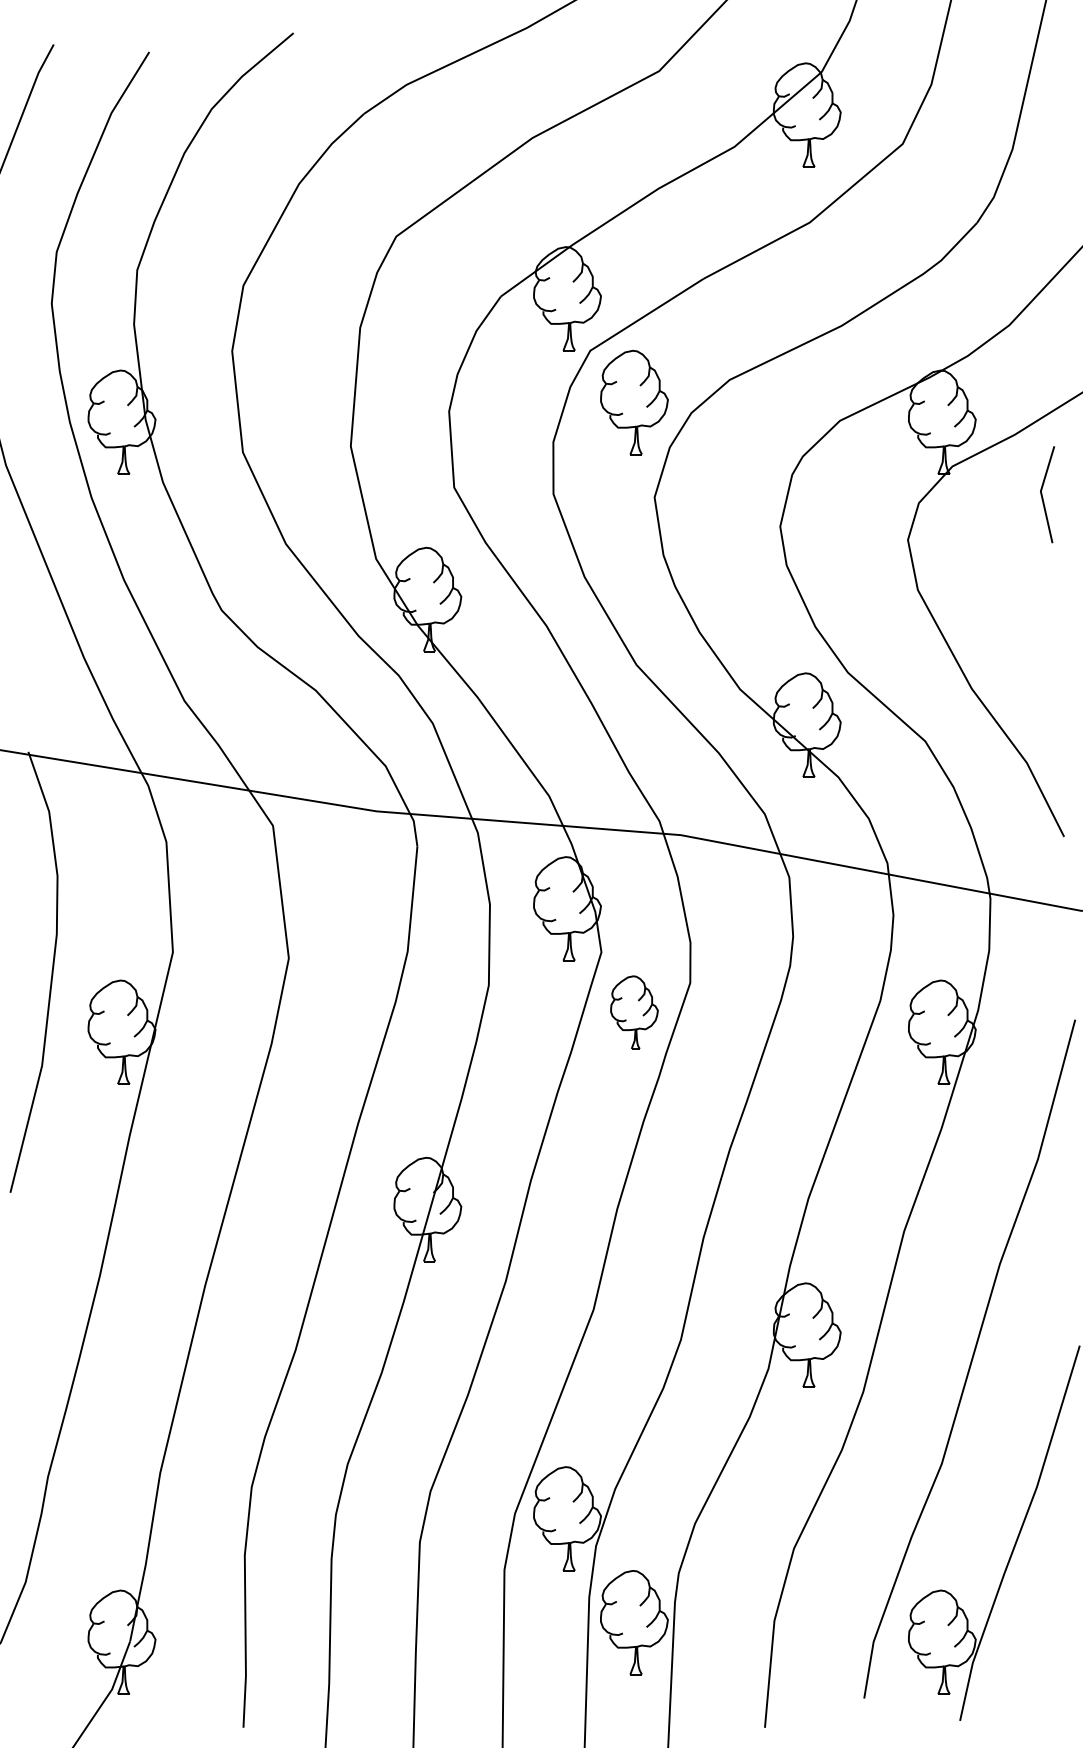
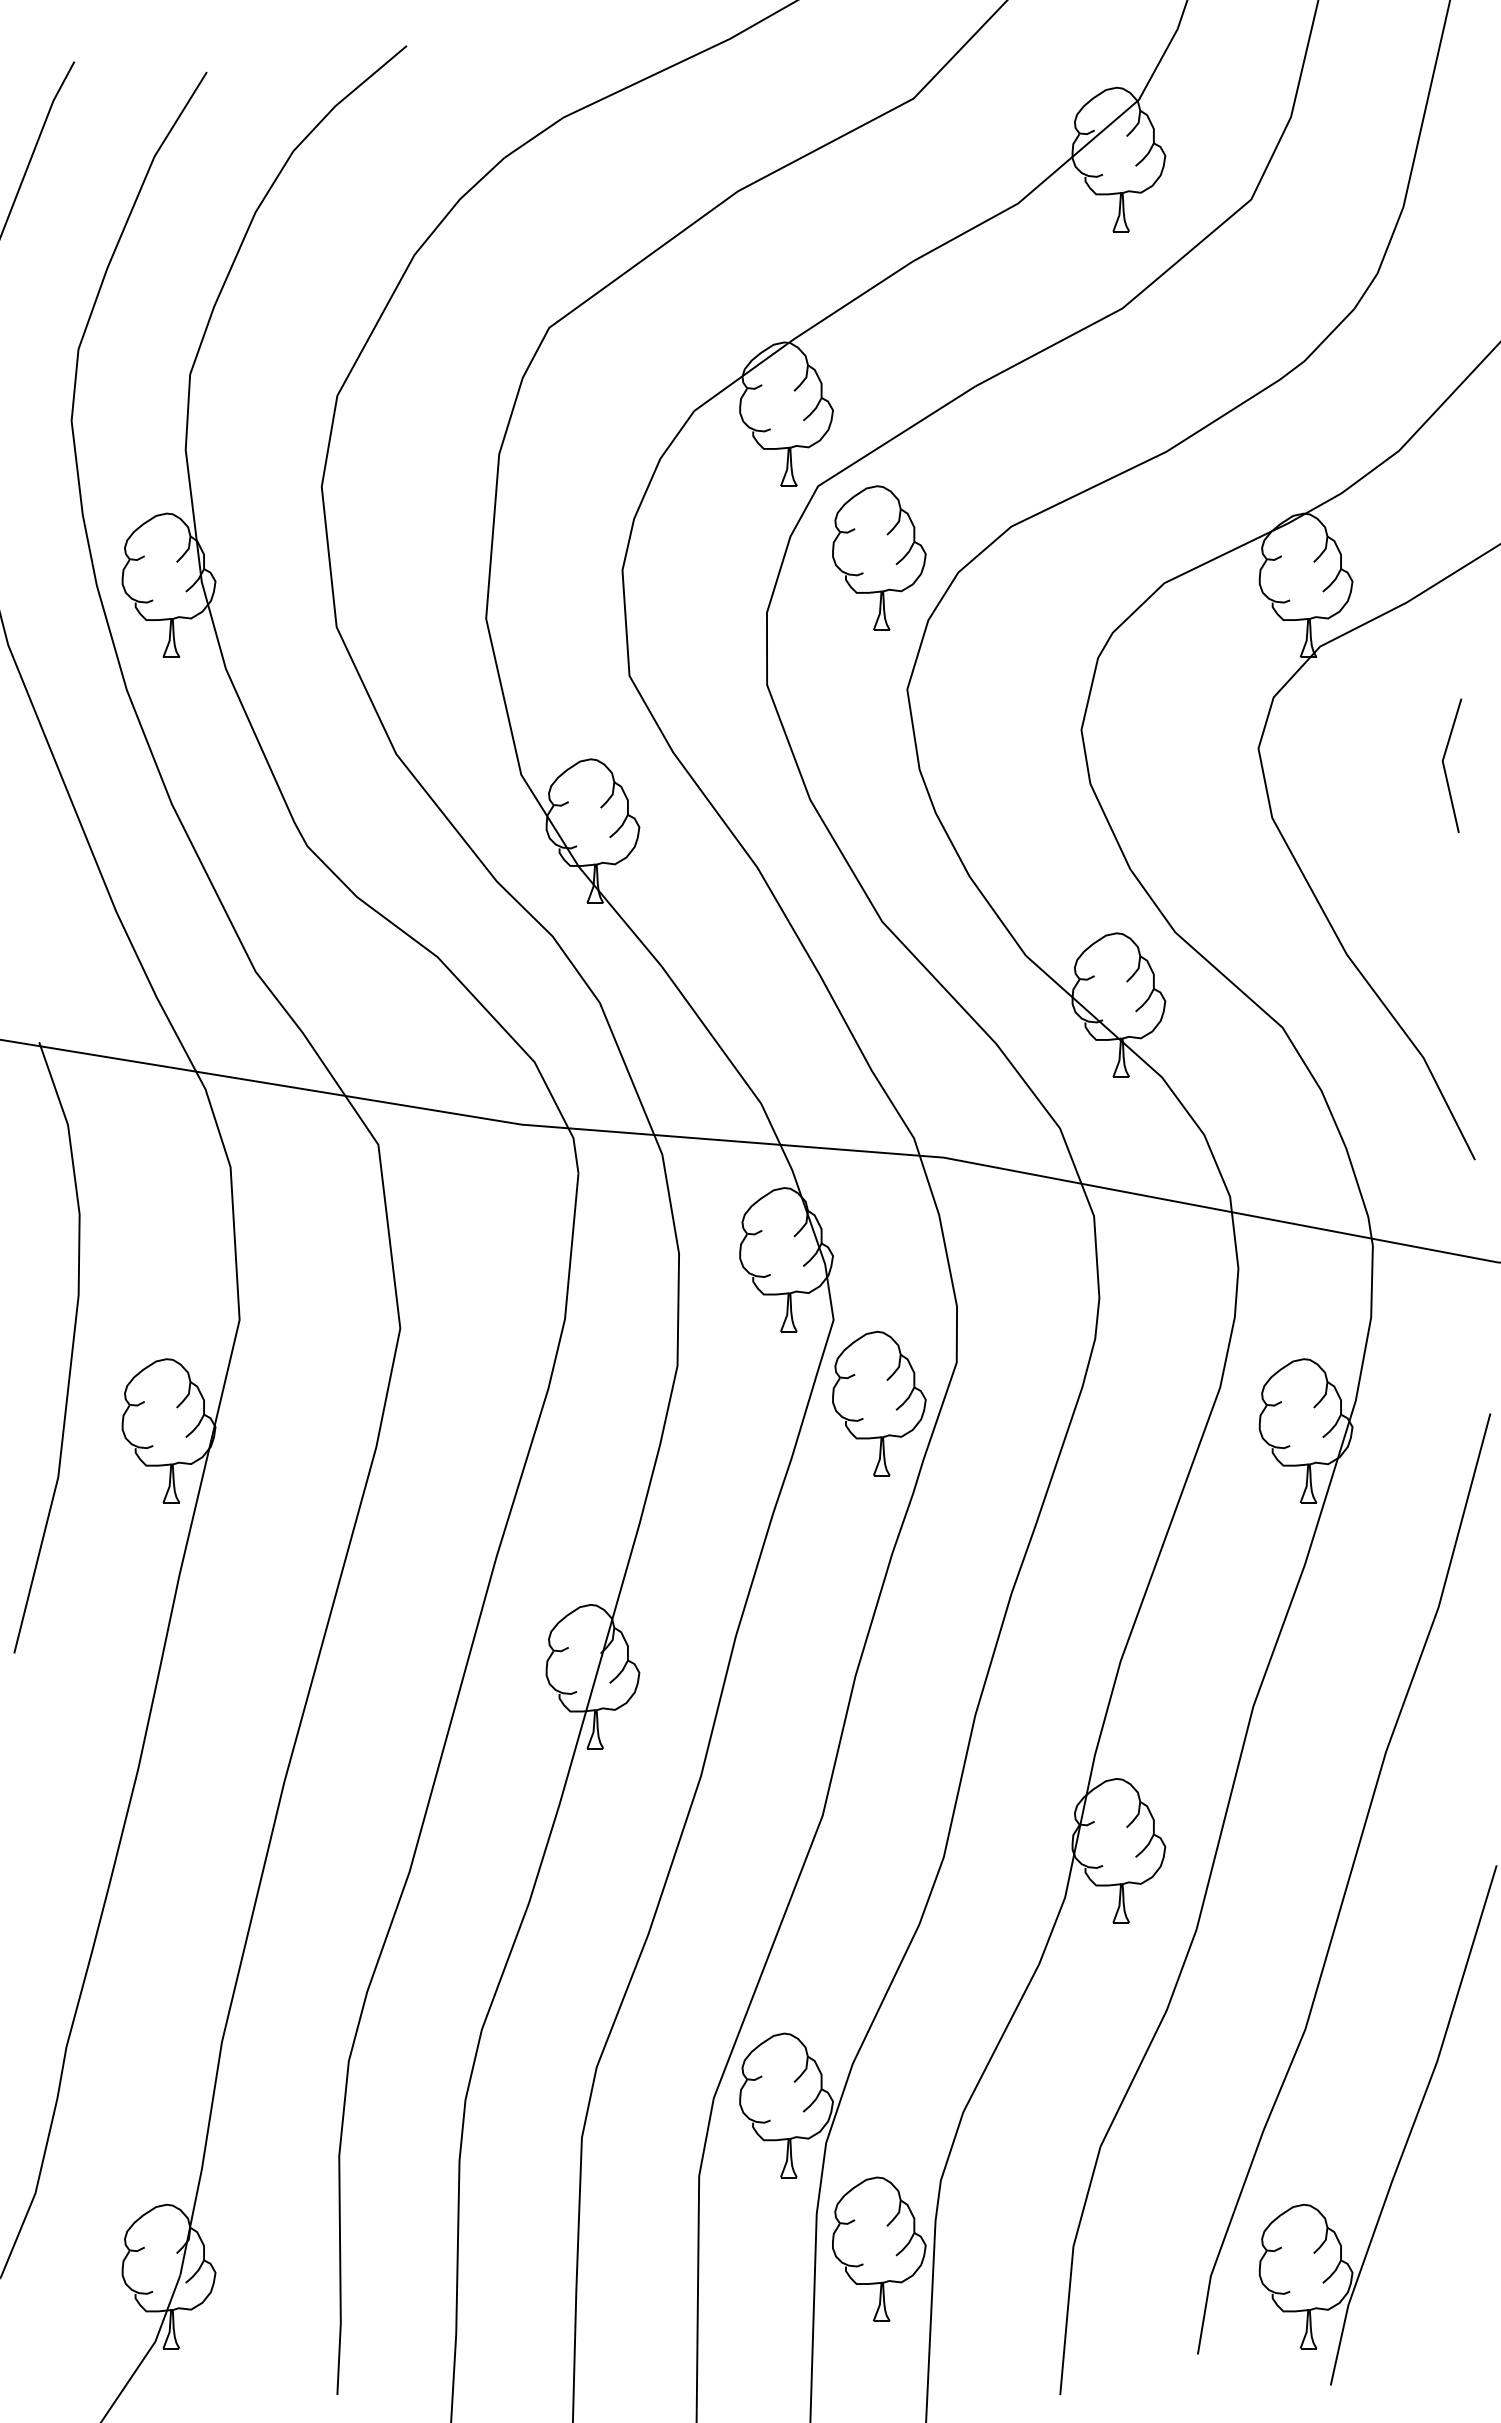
line: (1042, 496) -> (1445, 768), moved
part: (634, 1012) -> (879, 1403), size x1.43

